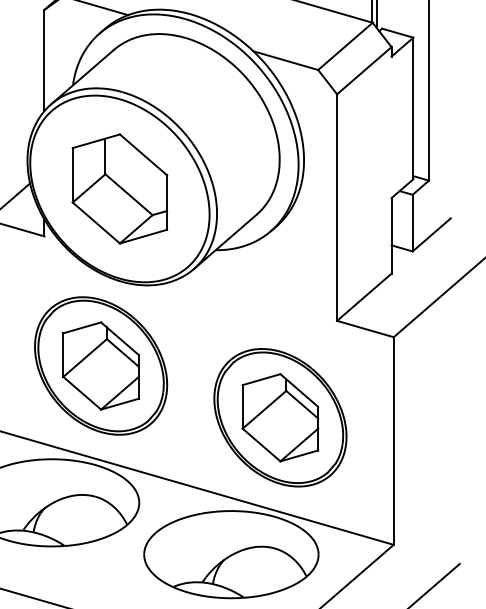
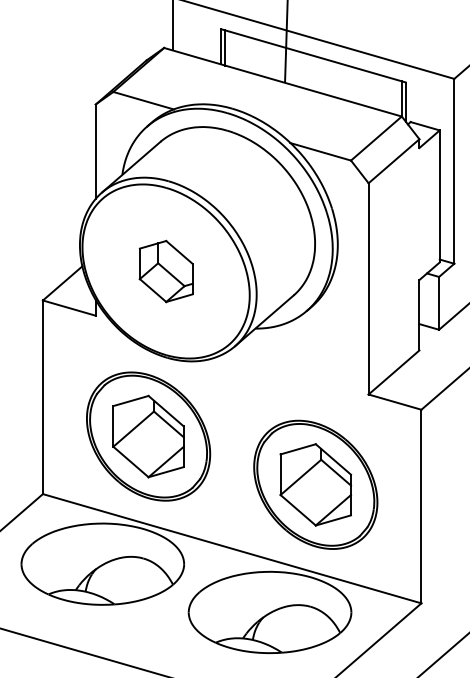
part: (120, 188) -> (166, 271), size x0.6

